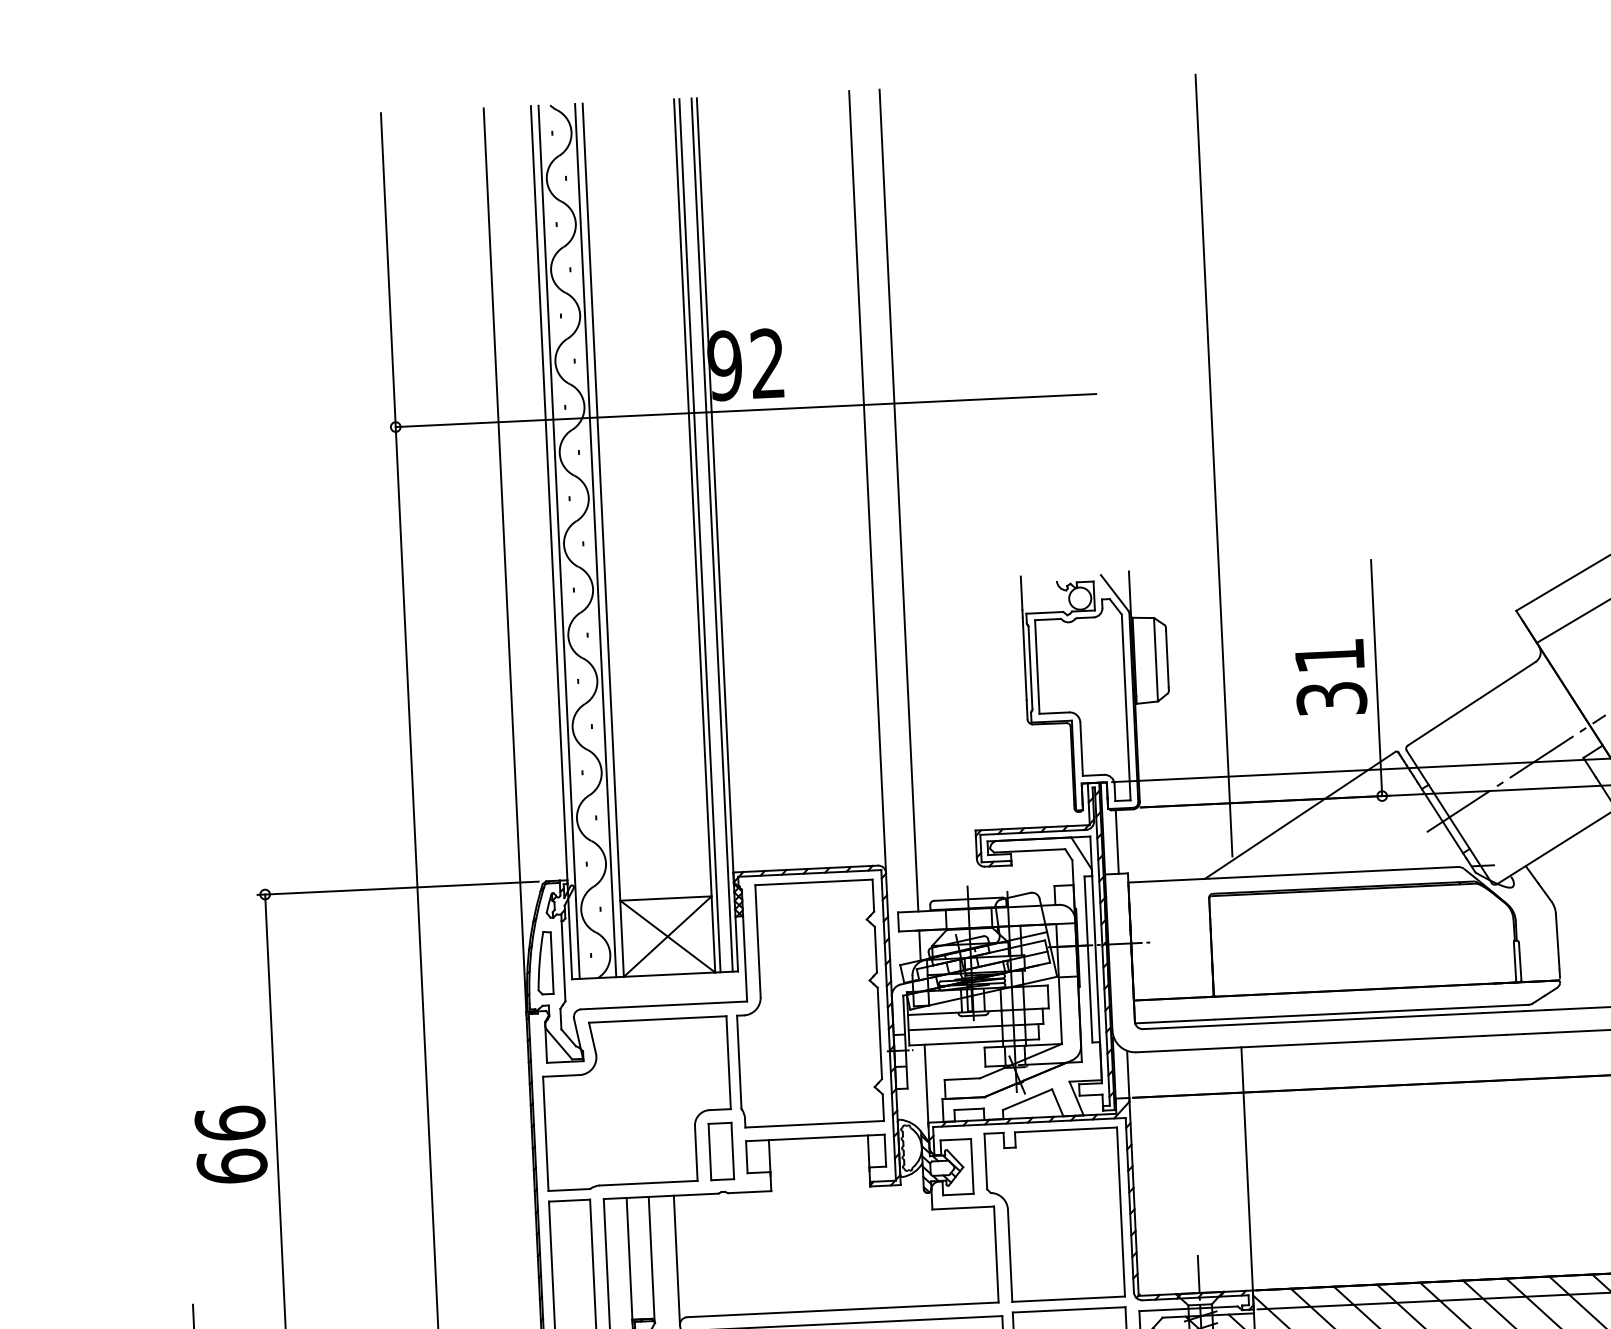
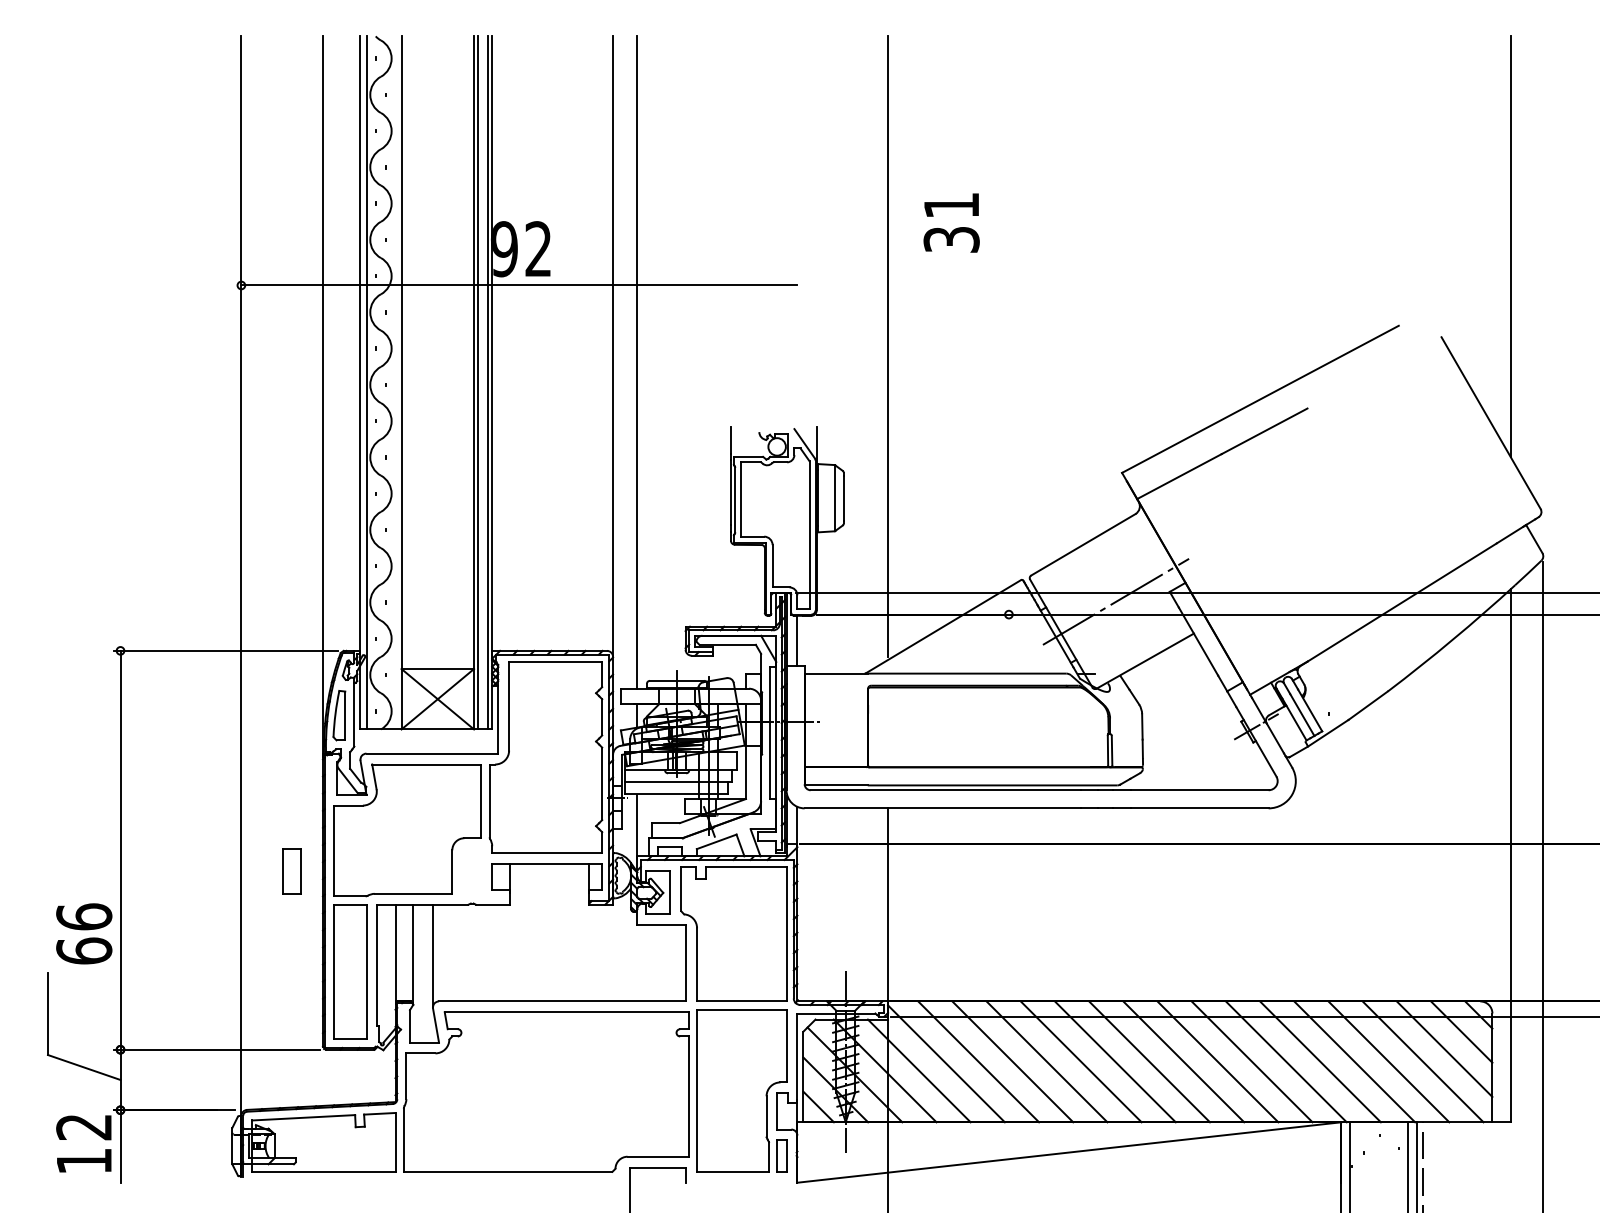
line: (595, 540) -> (395, 382), removed
text: (1330, 677) -> (951, 222), moved
line: (1376, 677) -> (1008, 520), removed
text: (231, 1144) -> (84, 933), moved
part: (720, 1151) -> (291, 871), moved

